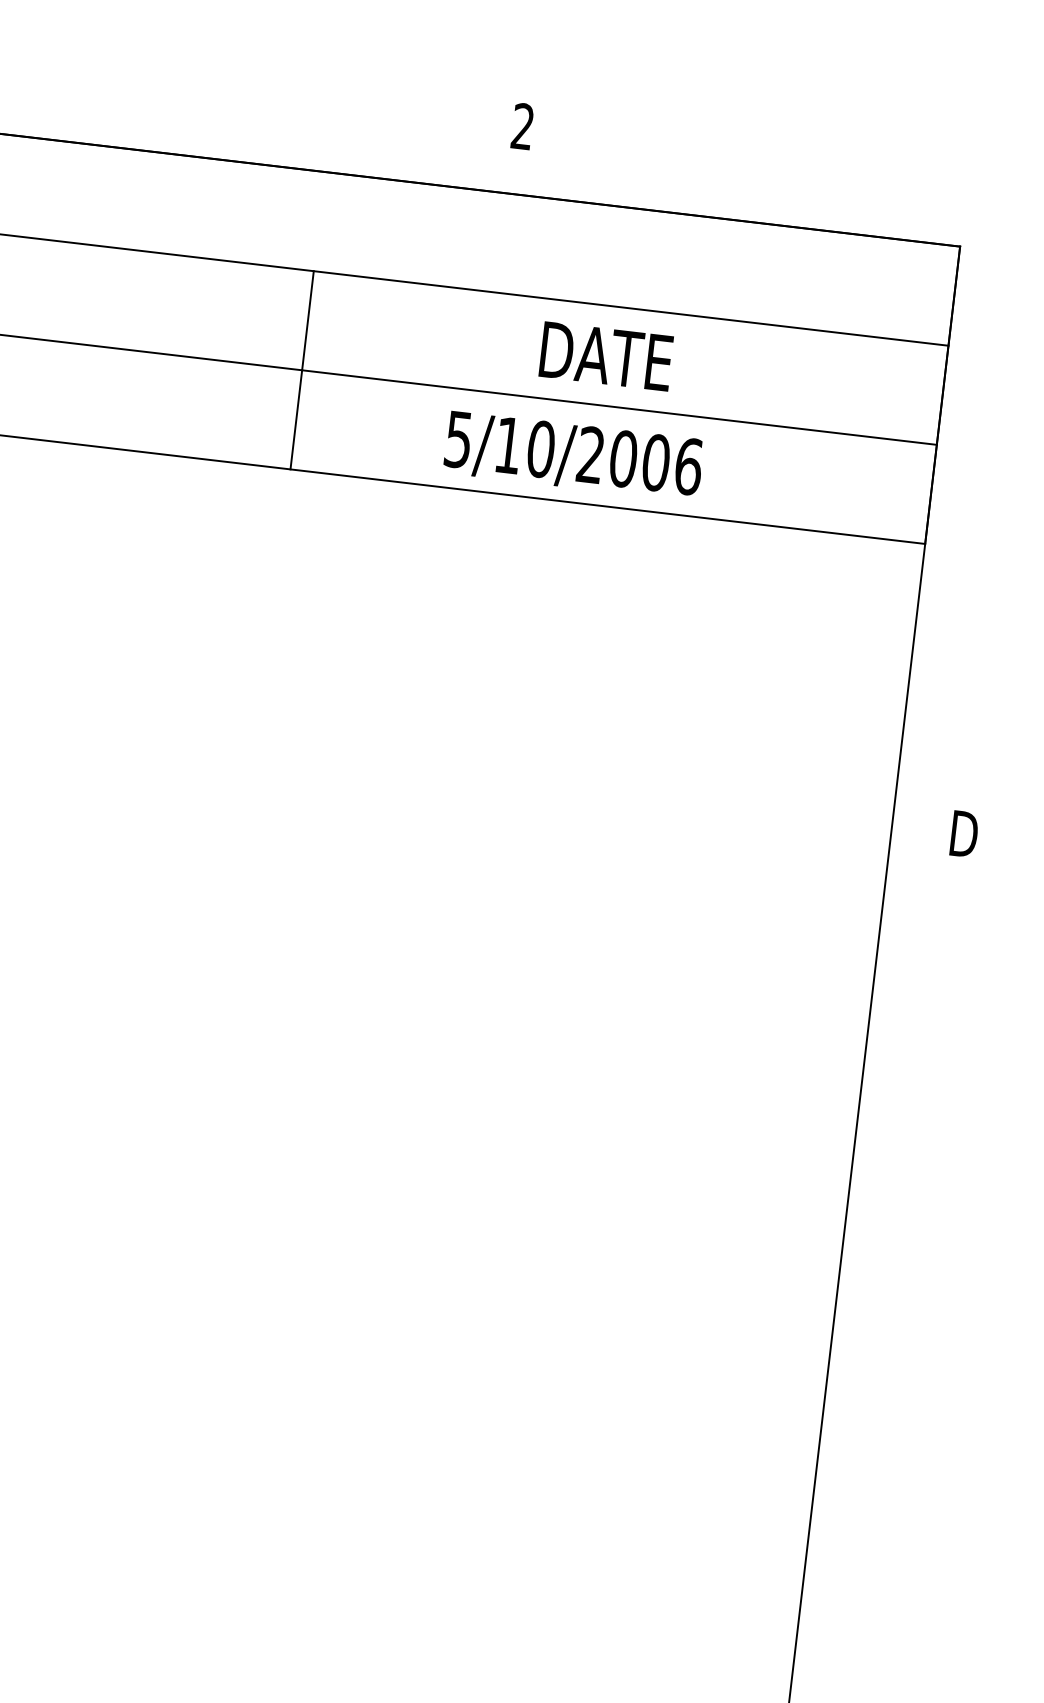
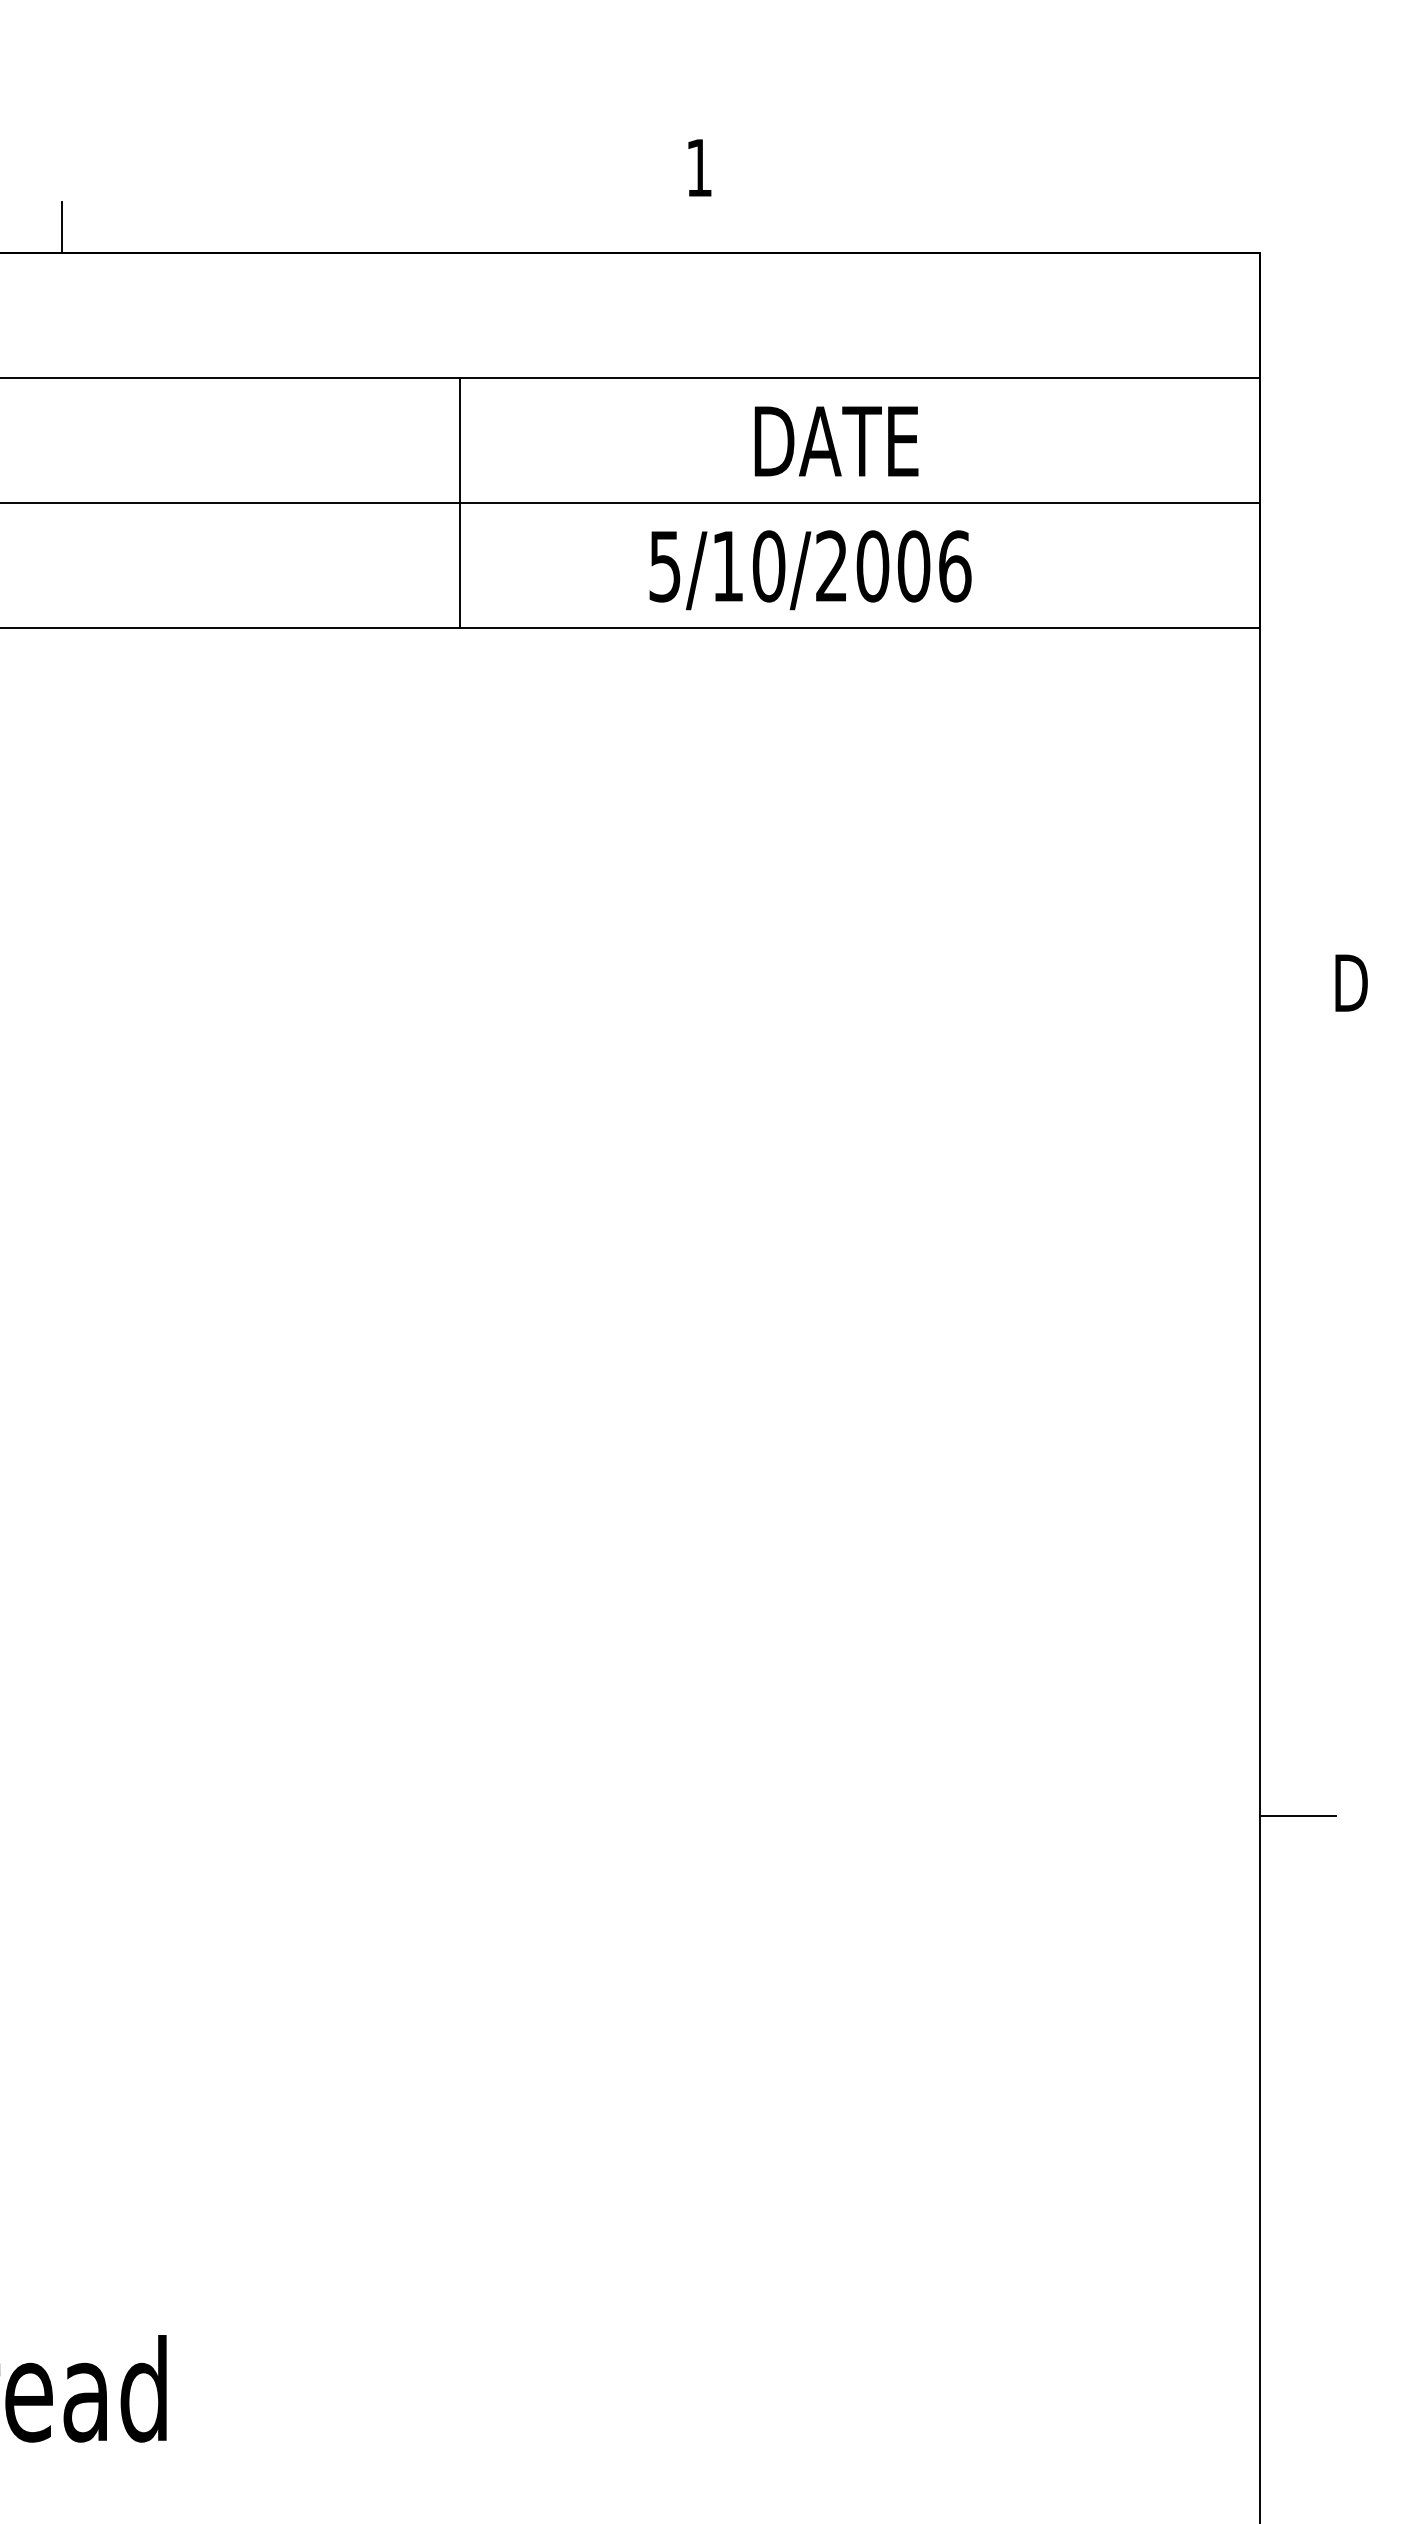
line: (11, 114) -> (61, 227), added
text: (522, 126) -> (698, 167), 2 -> 1
line: (844, 1489) -> (1298, 1815), added

